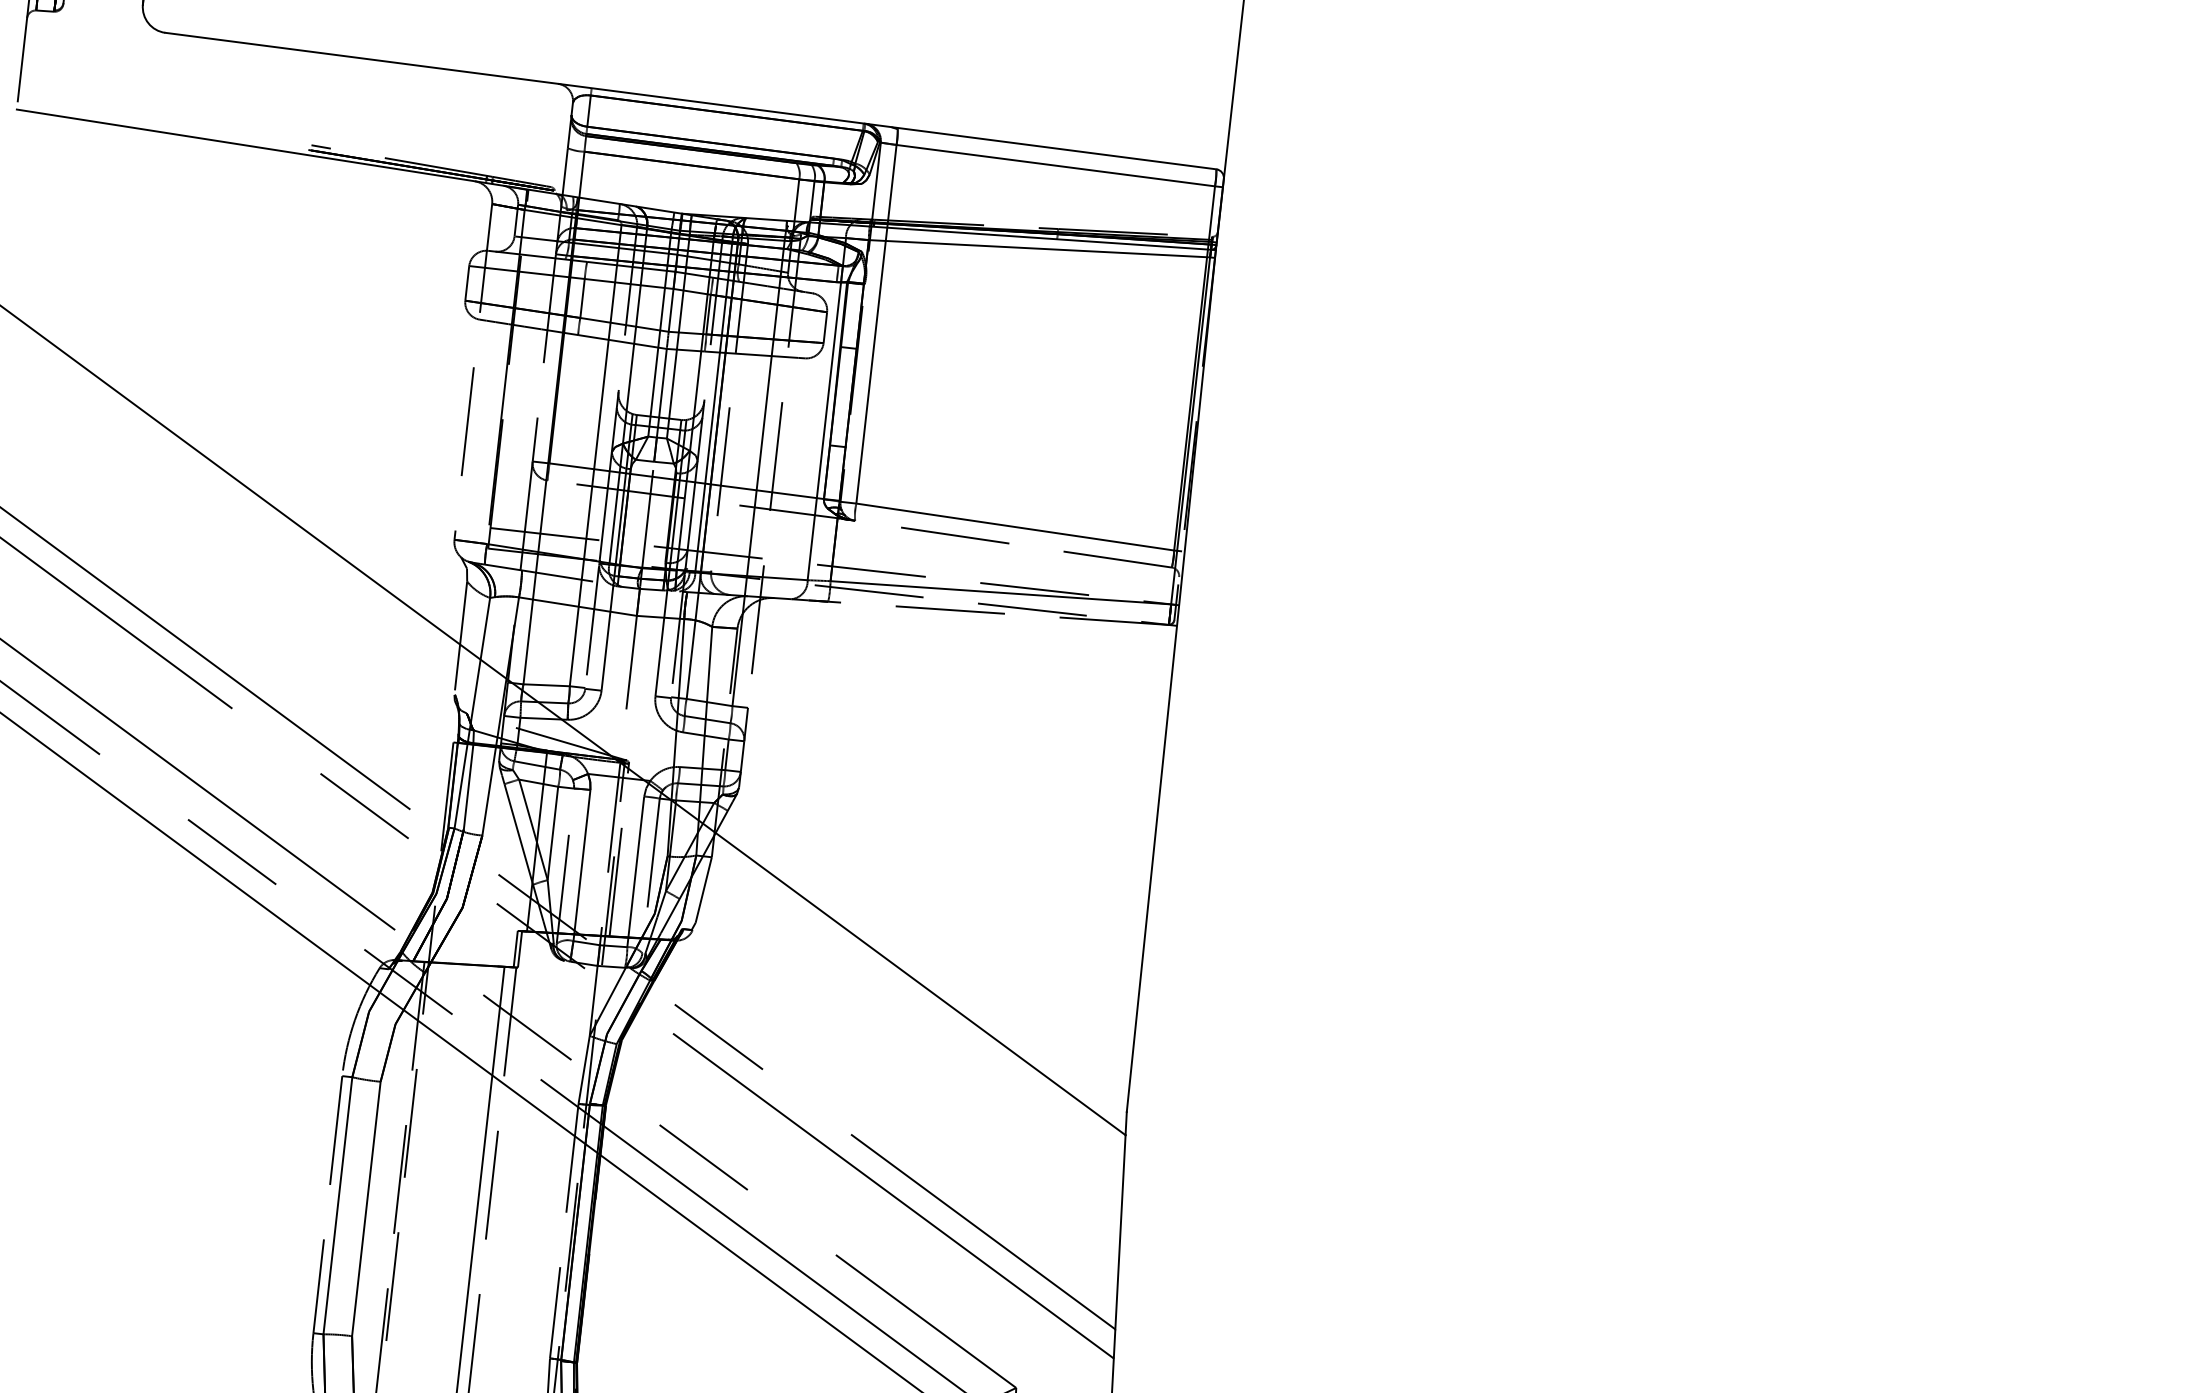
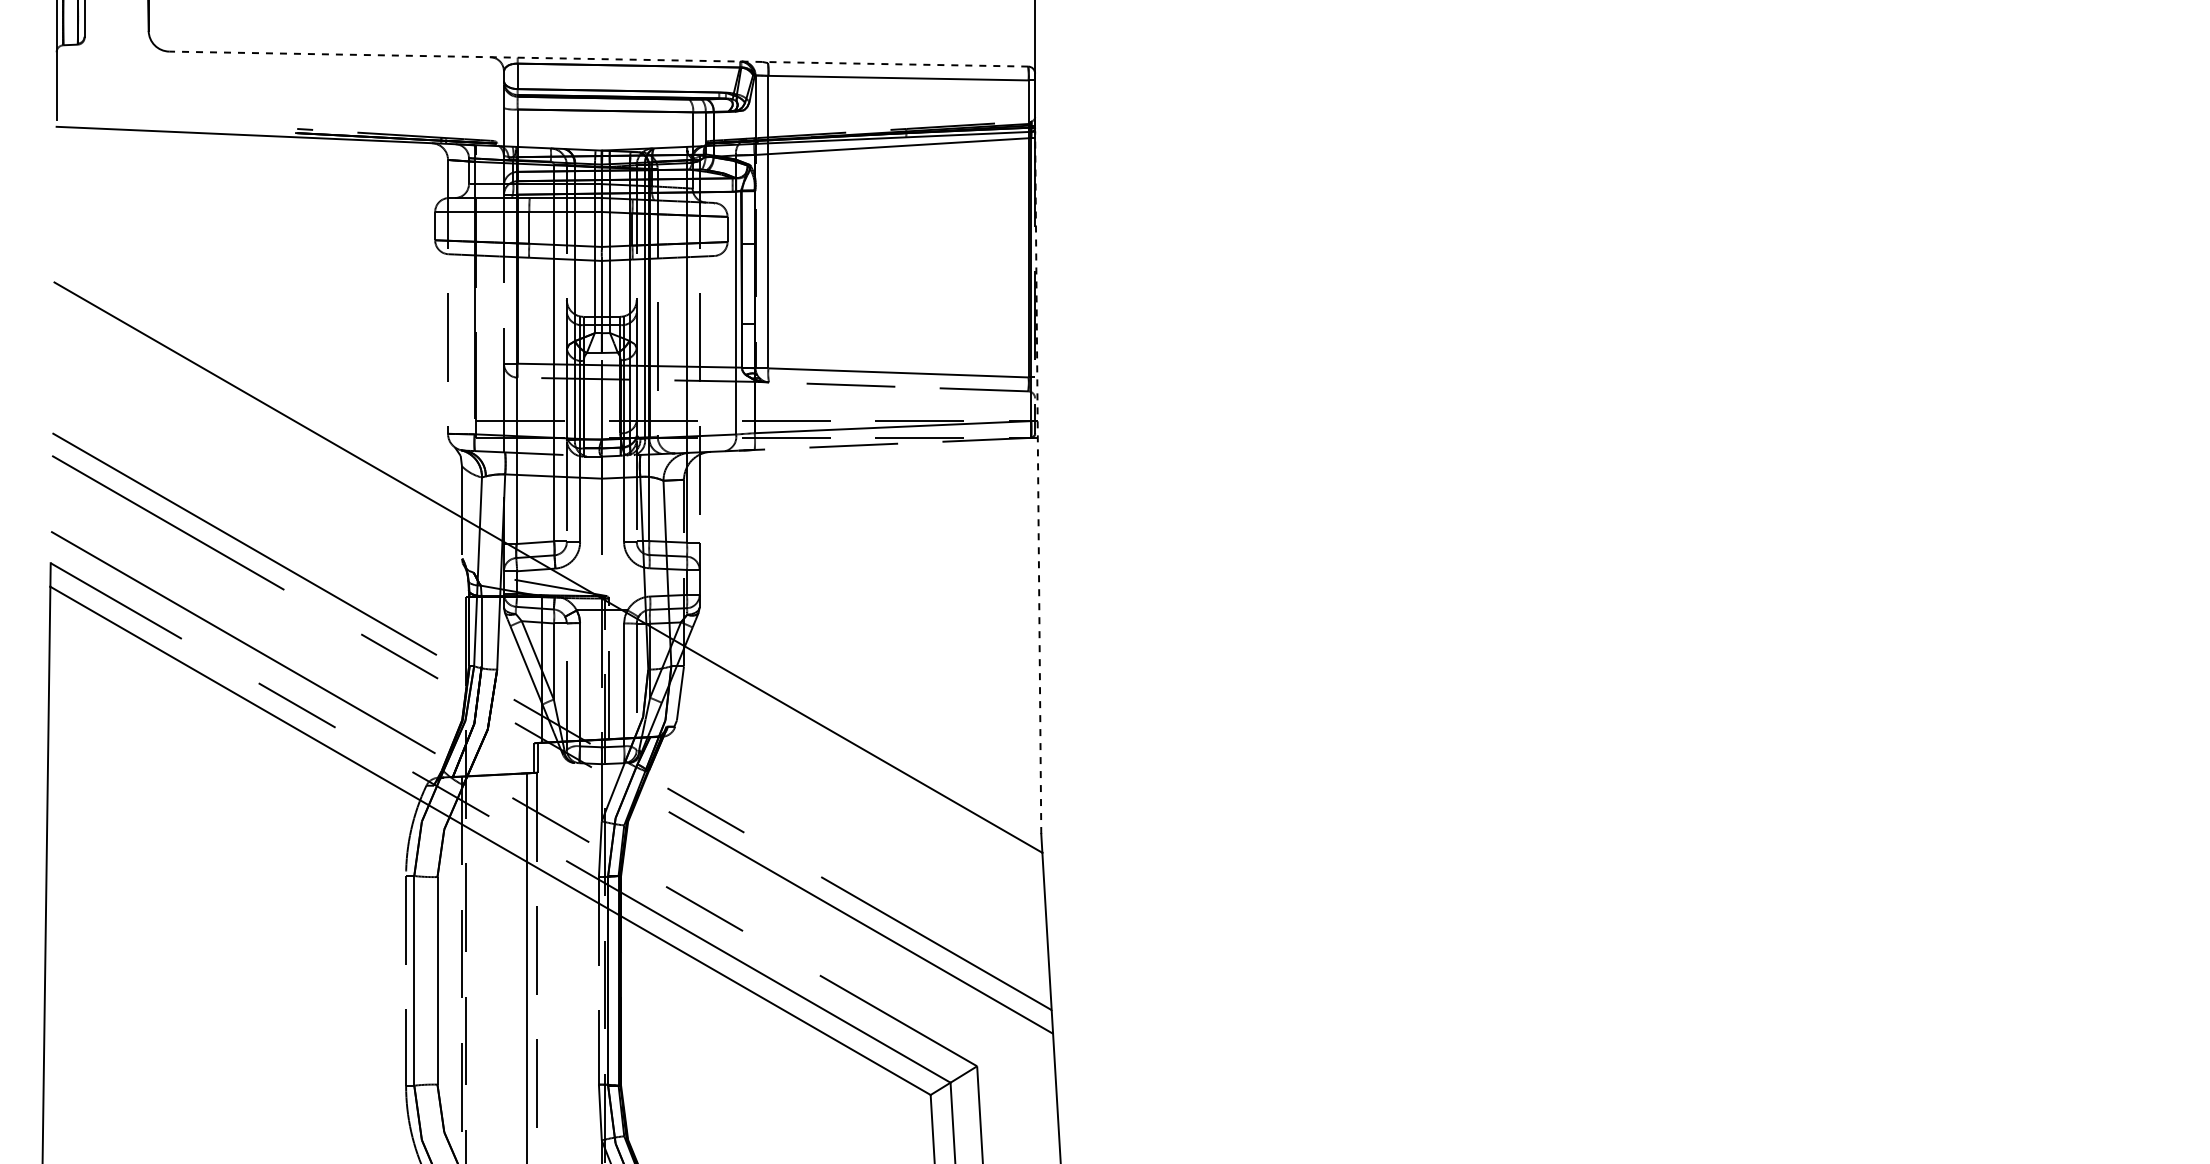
line: (690, 101) -> (598, 59), solid -> dashed
line: (1171, 680) -> (1038, 482), solid -> dashed

